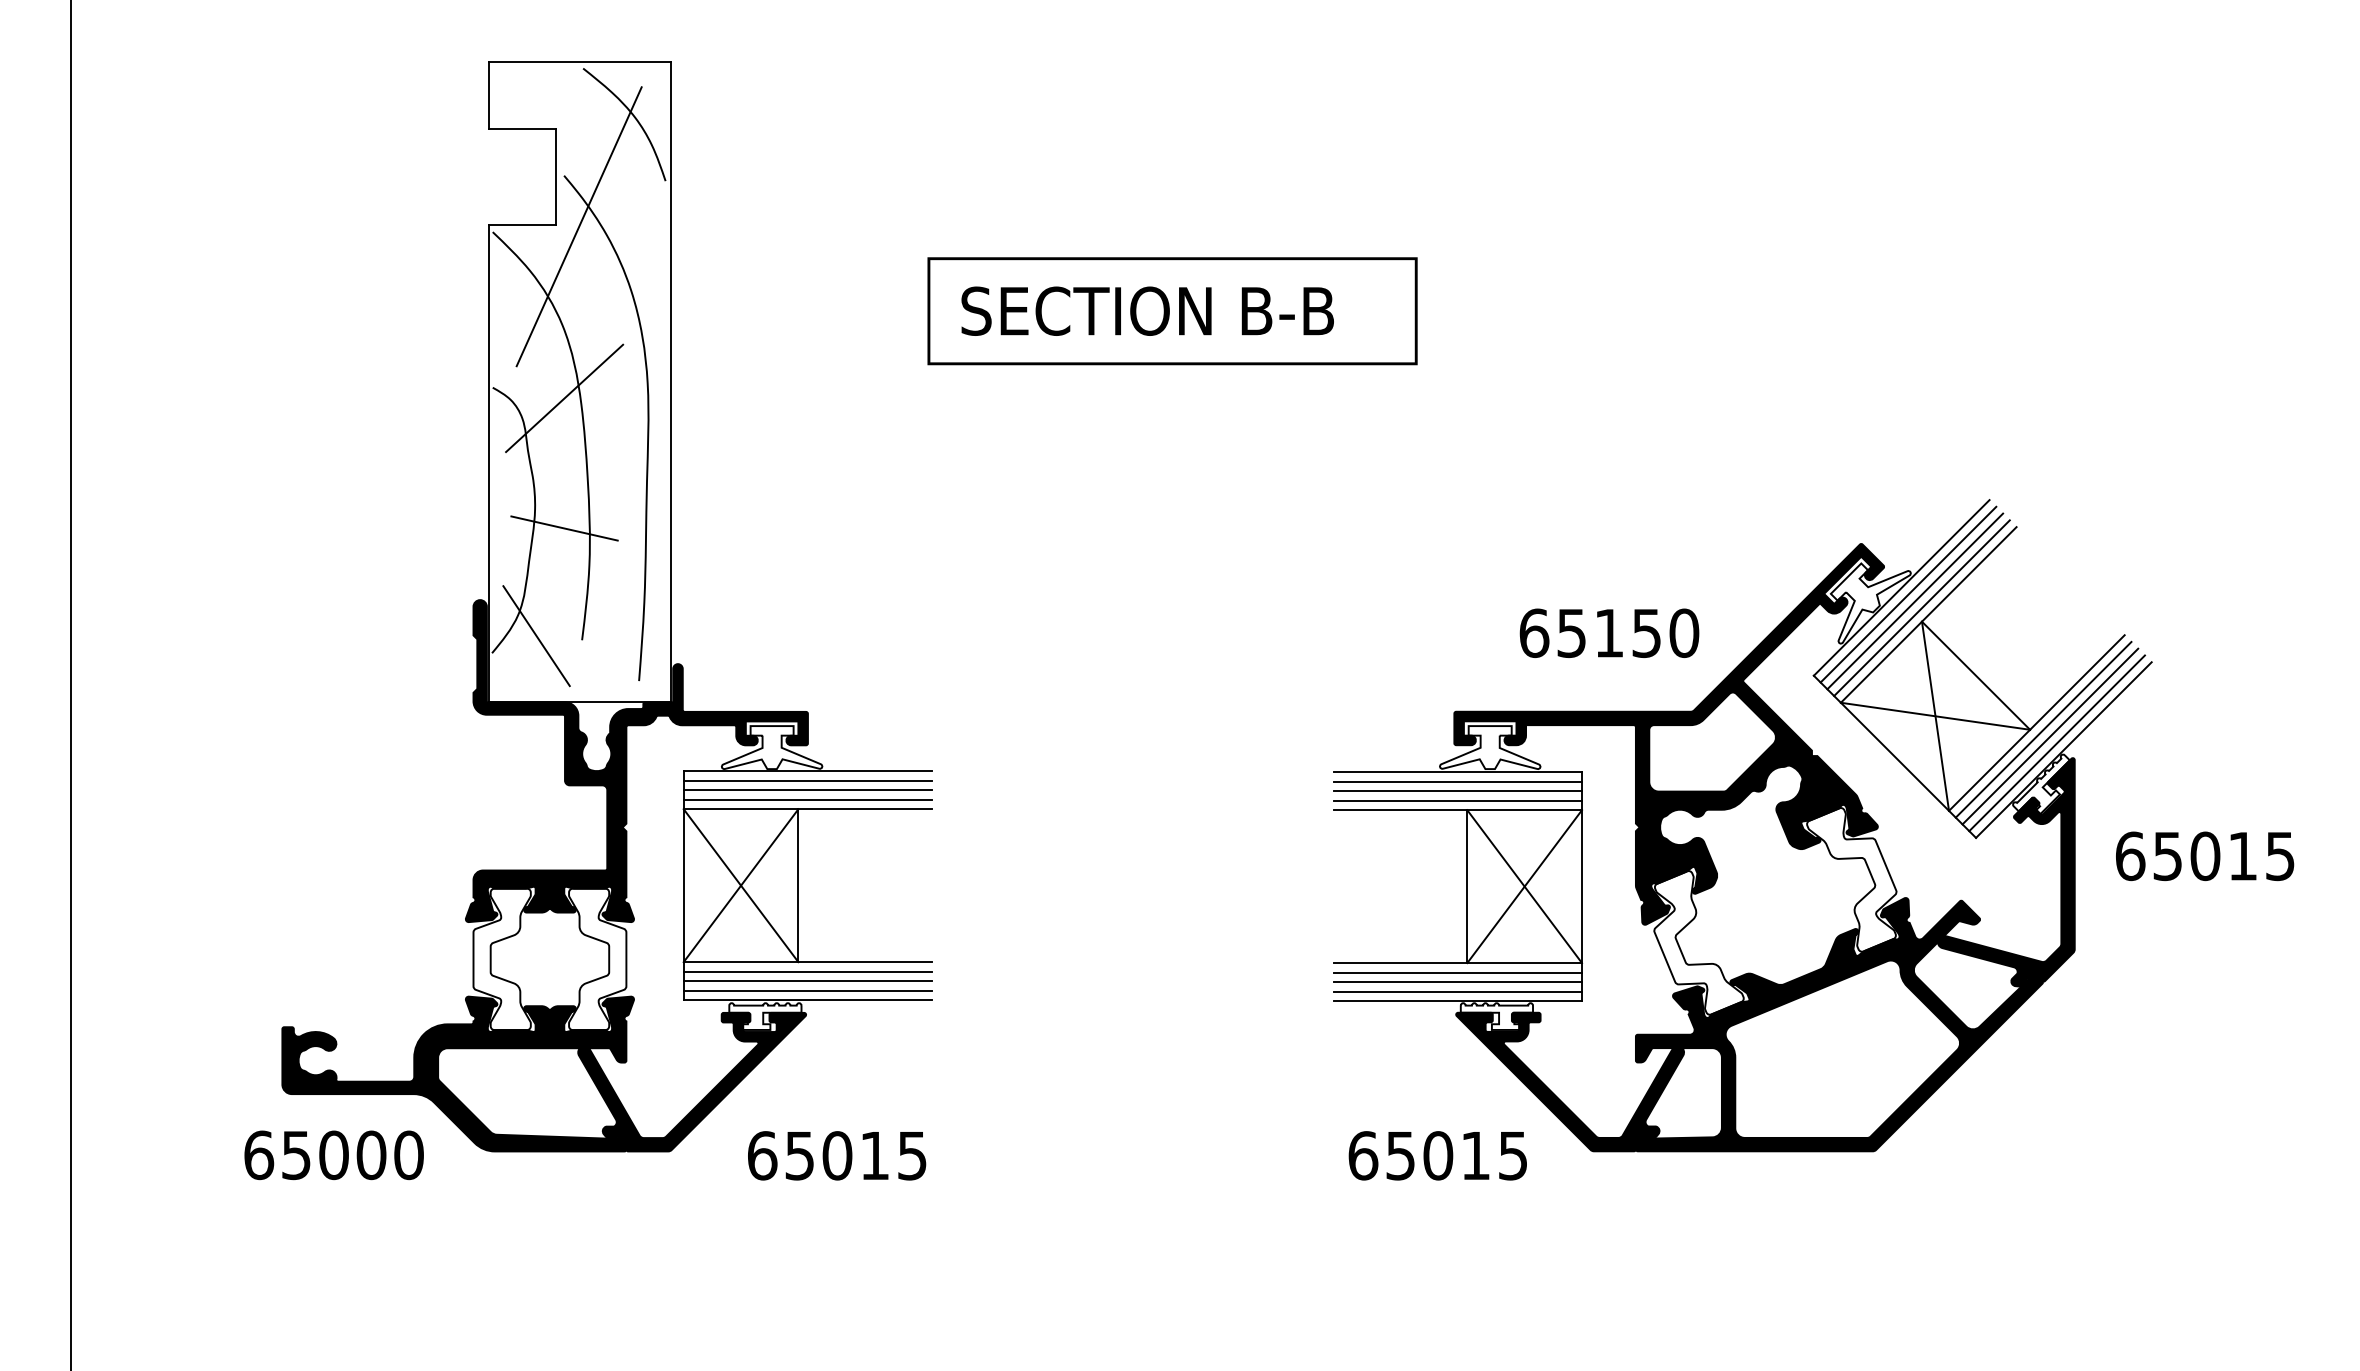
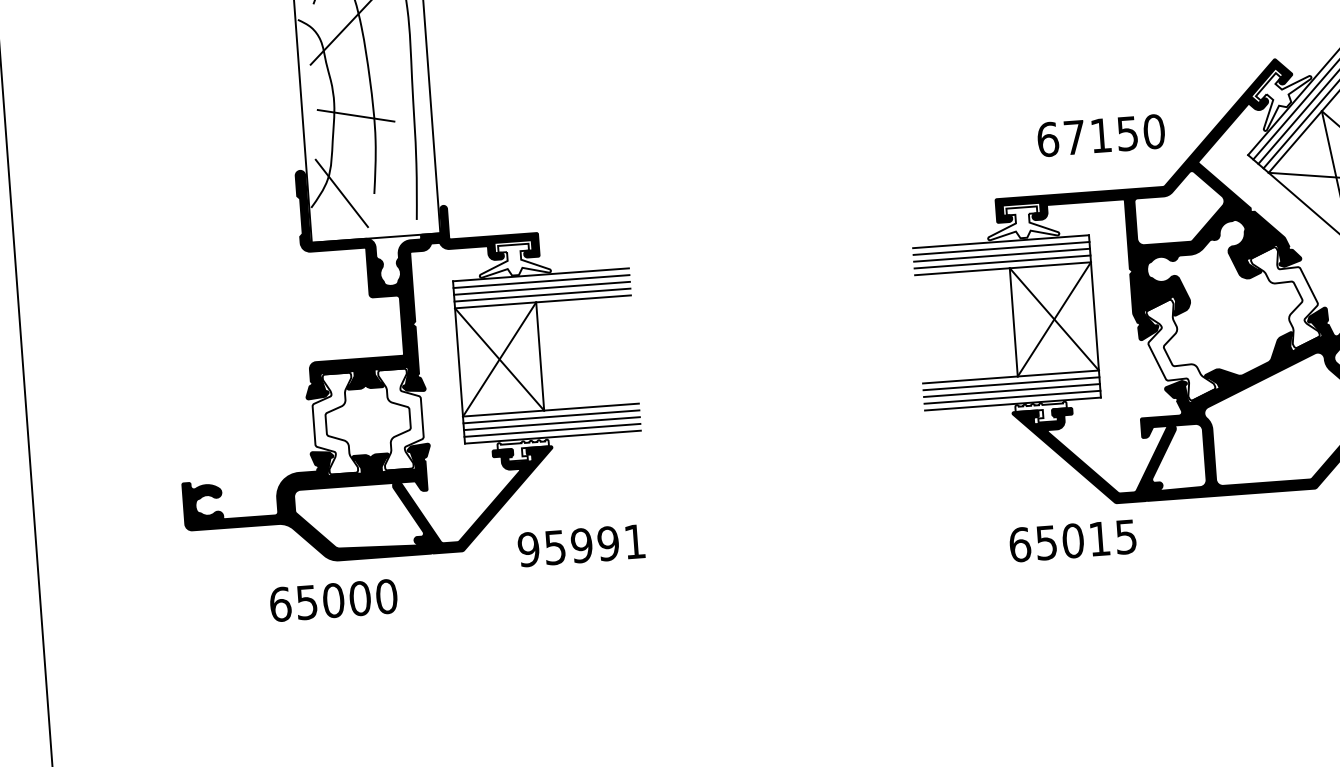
text: (1571, 633) -> (1074, 137), 65150 -> 67150
text: (333, 1155) -> (333, 600), moved
text: (836, 1155) -> (581, 545), 65015 -> 95991
text: (1437, 1155) -> (1072, 540), moved

